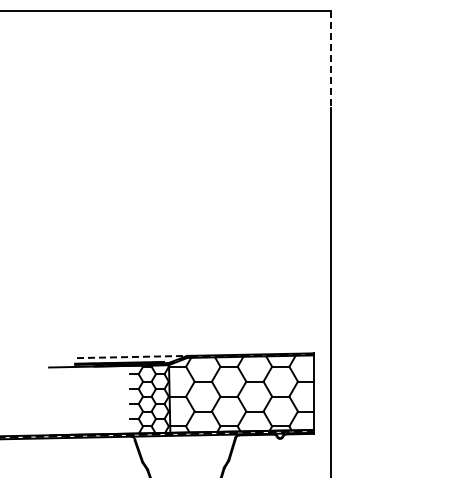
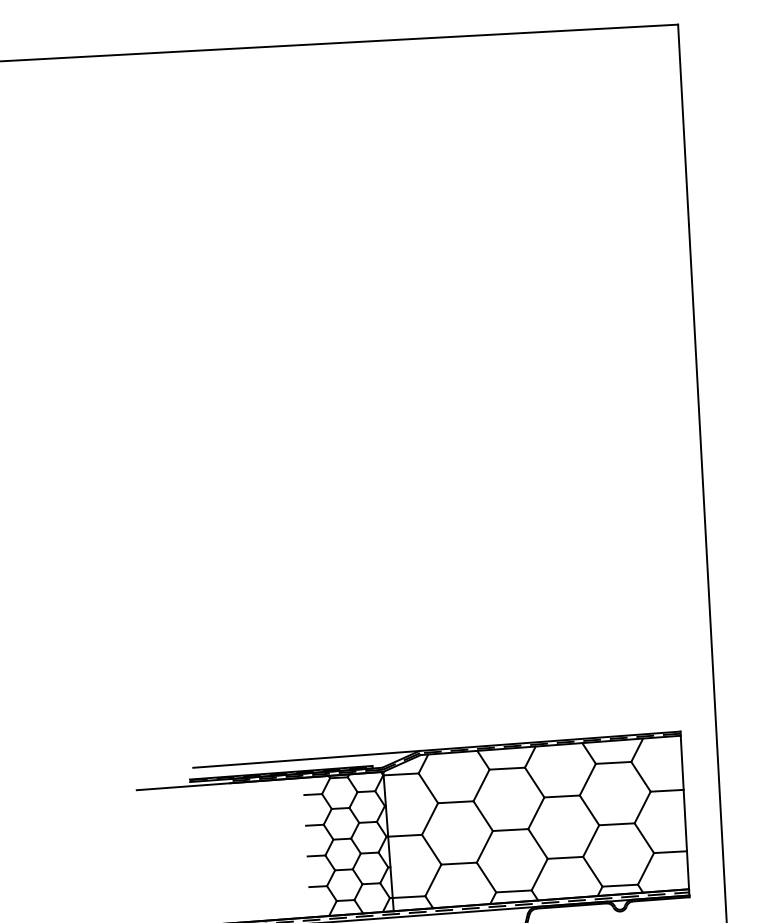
line: (331, 59) -> (683, 124), dashed -> solid
line: (132, 357) -> (307, 760), dashed -> solid

